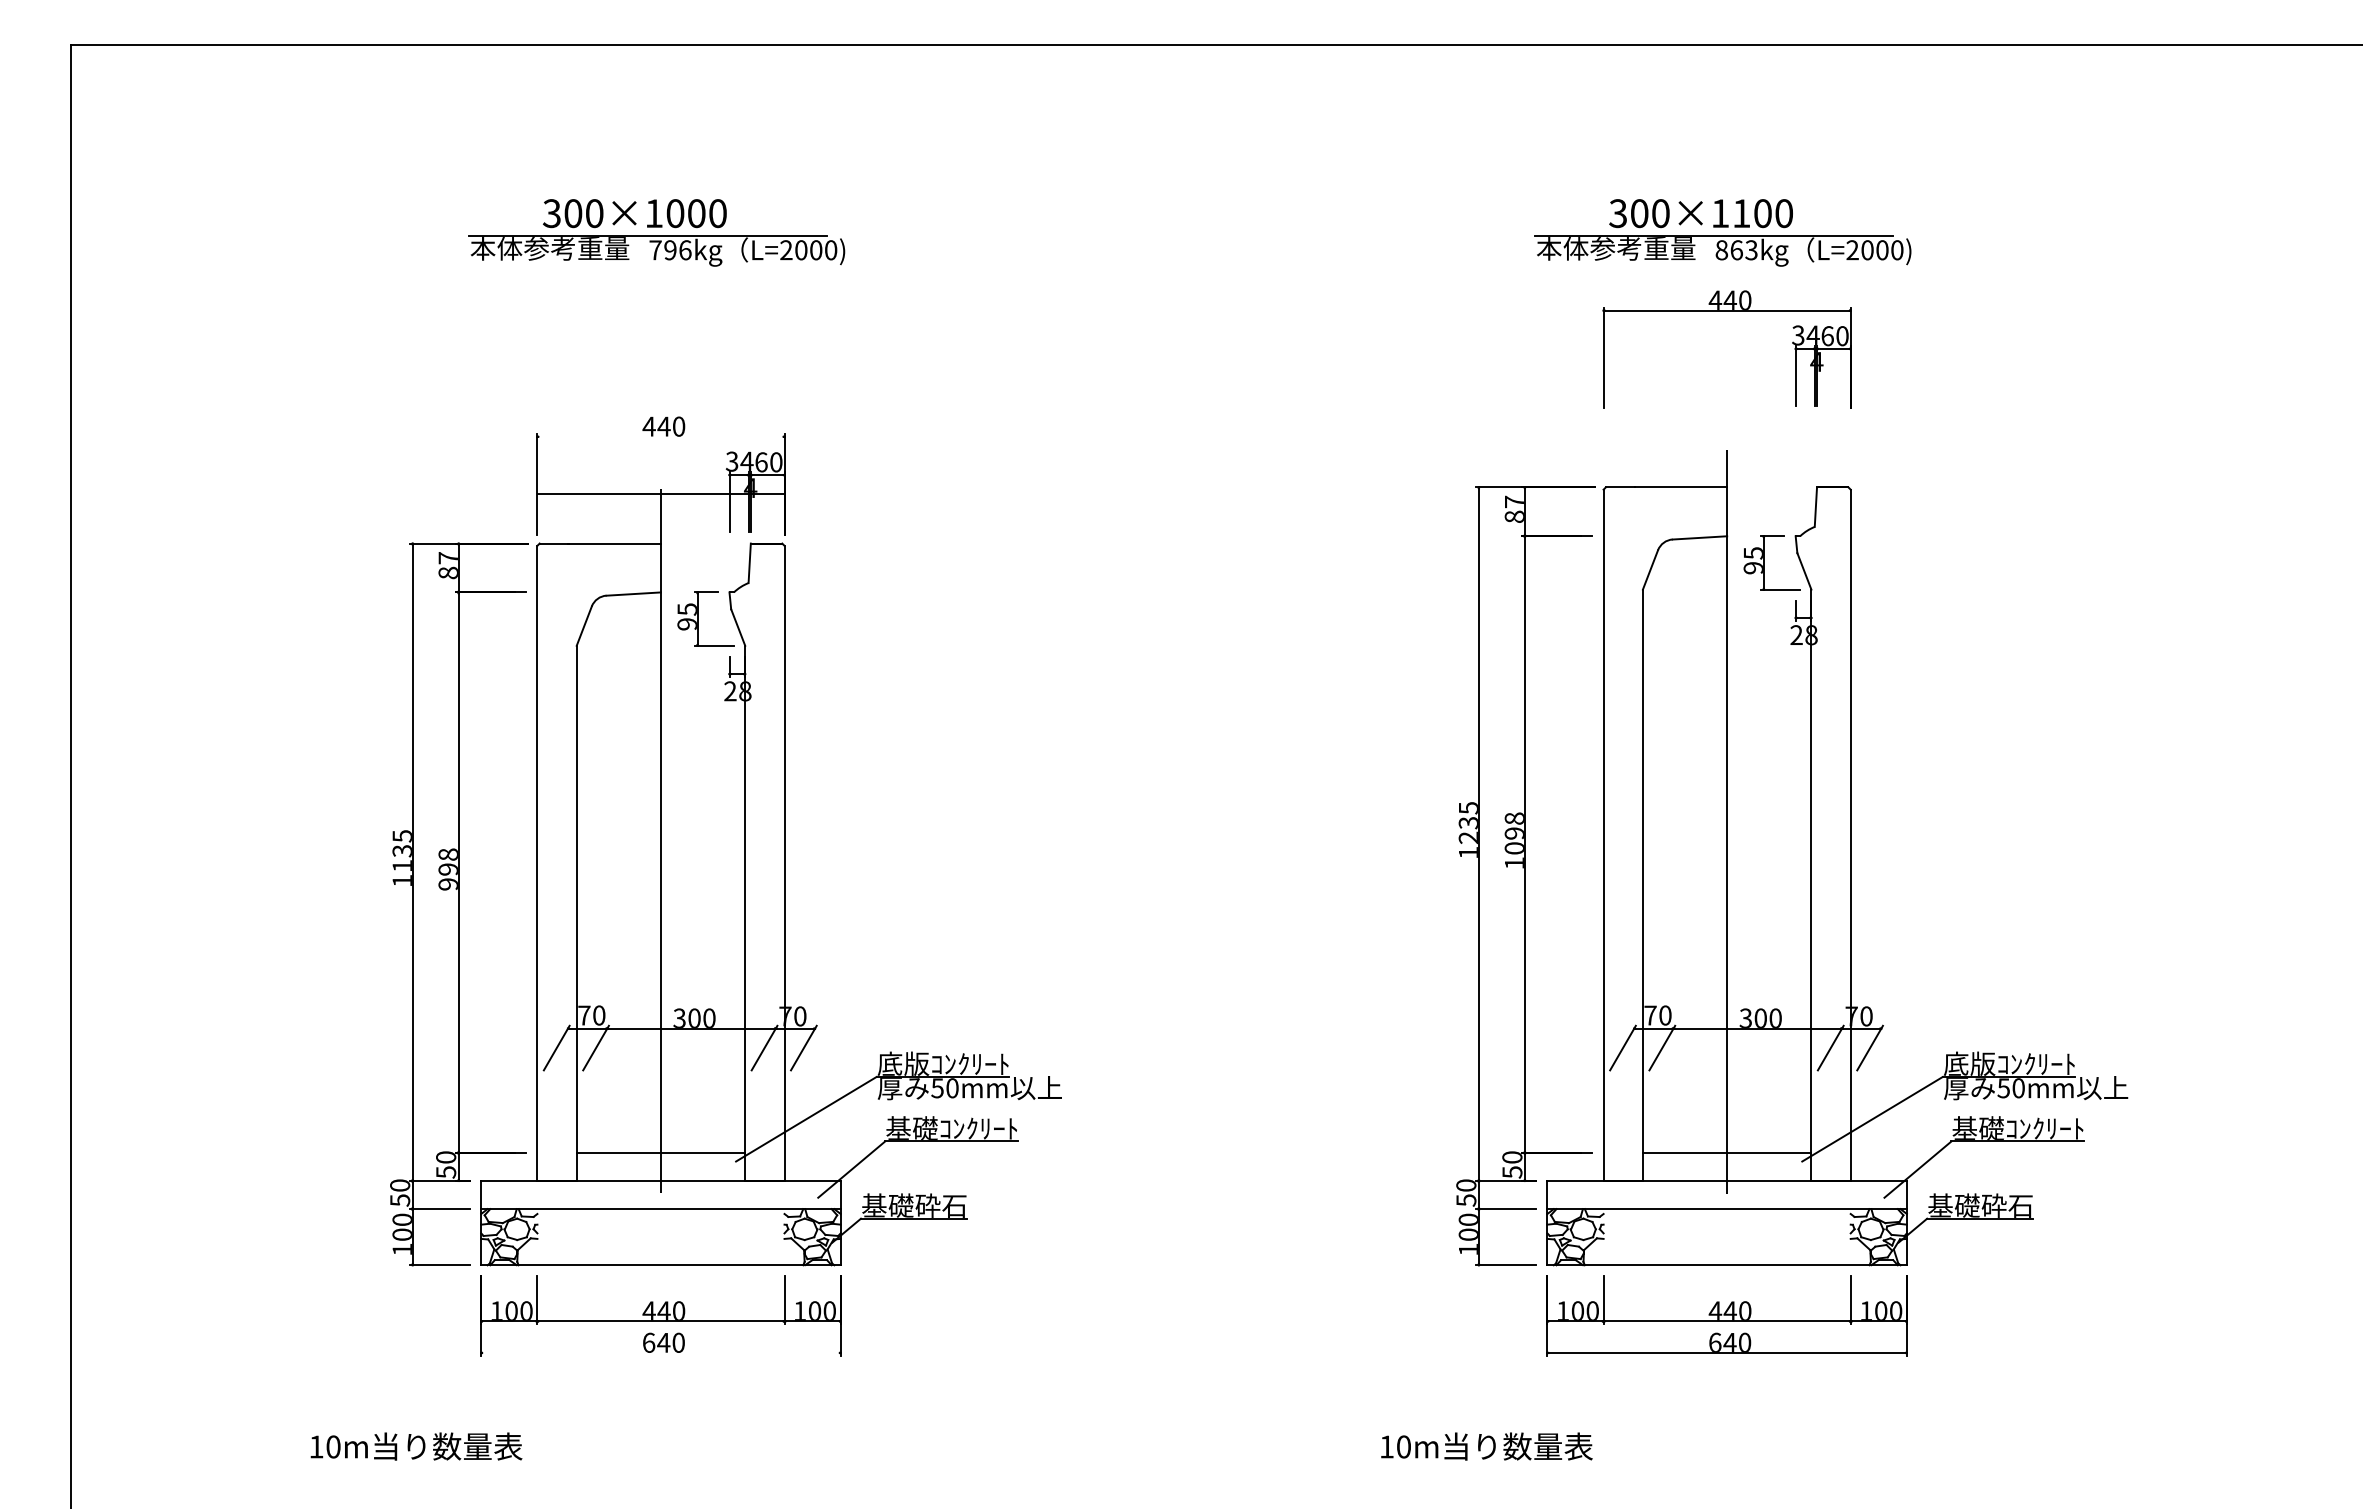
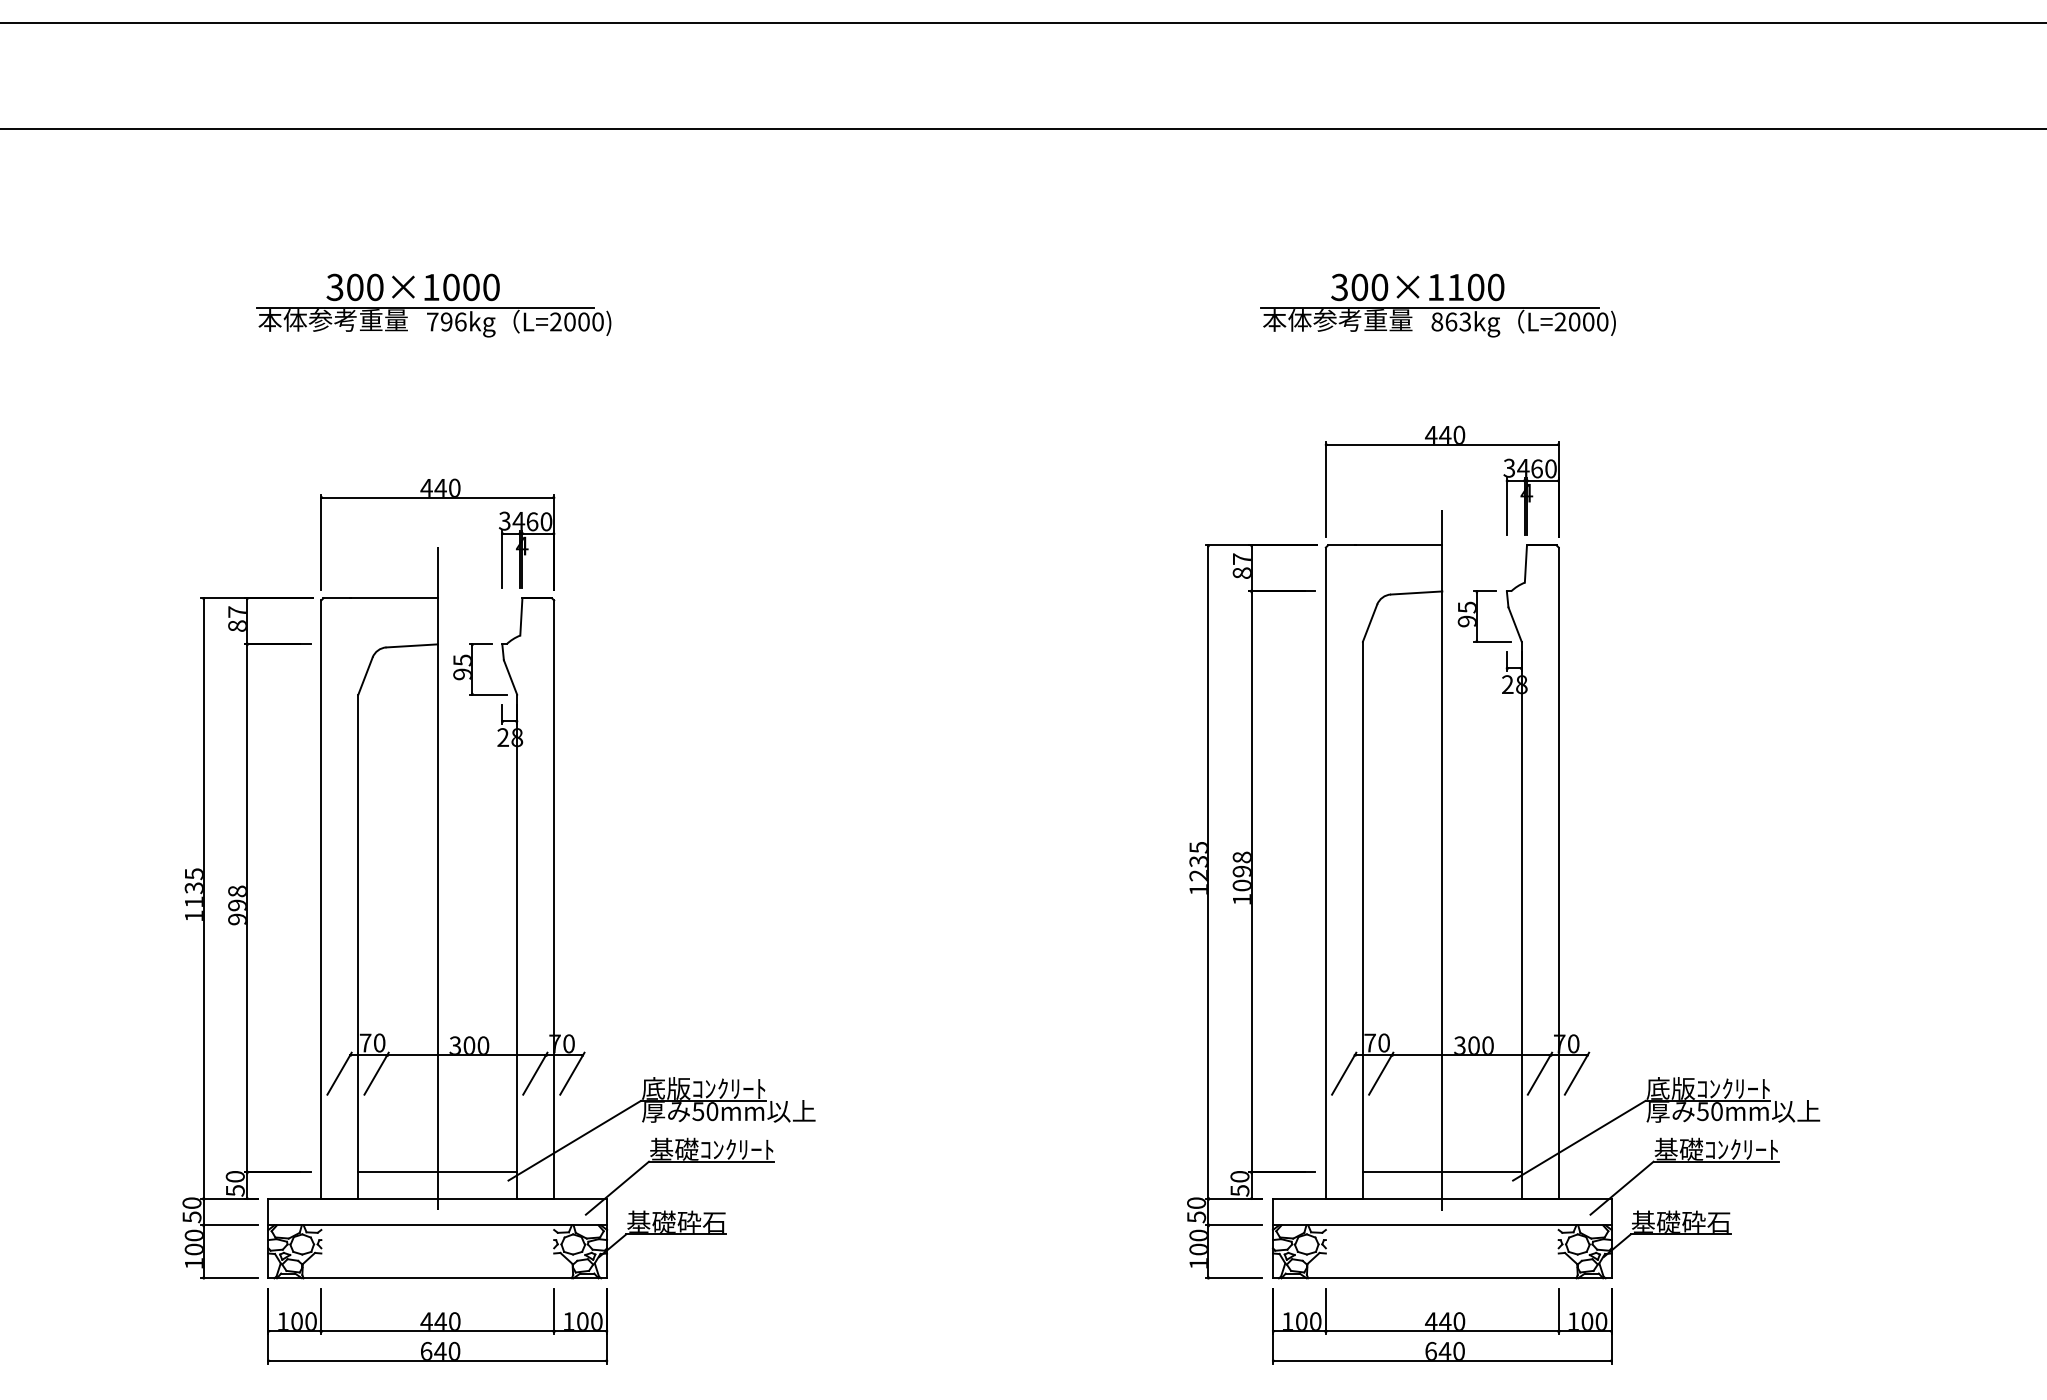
part: (1726, 311) -> (1441, 445), moved
line: (660, 493) -> (437, 497), moved
line: (660, 1352) -> (437, 1360), added

